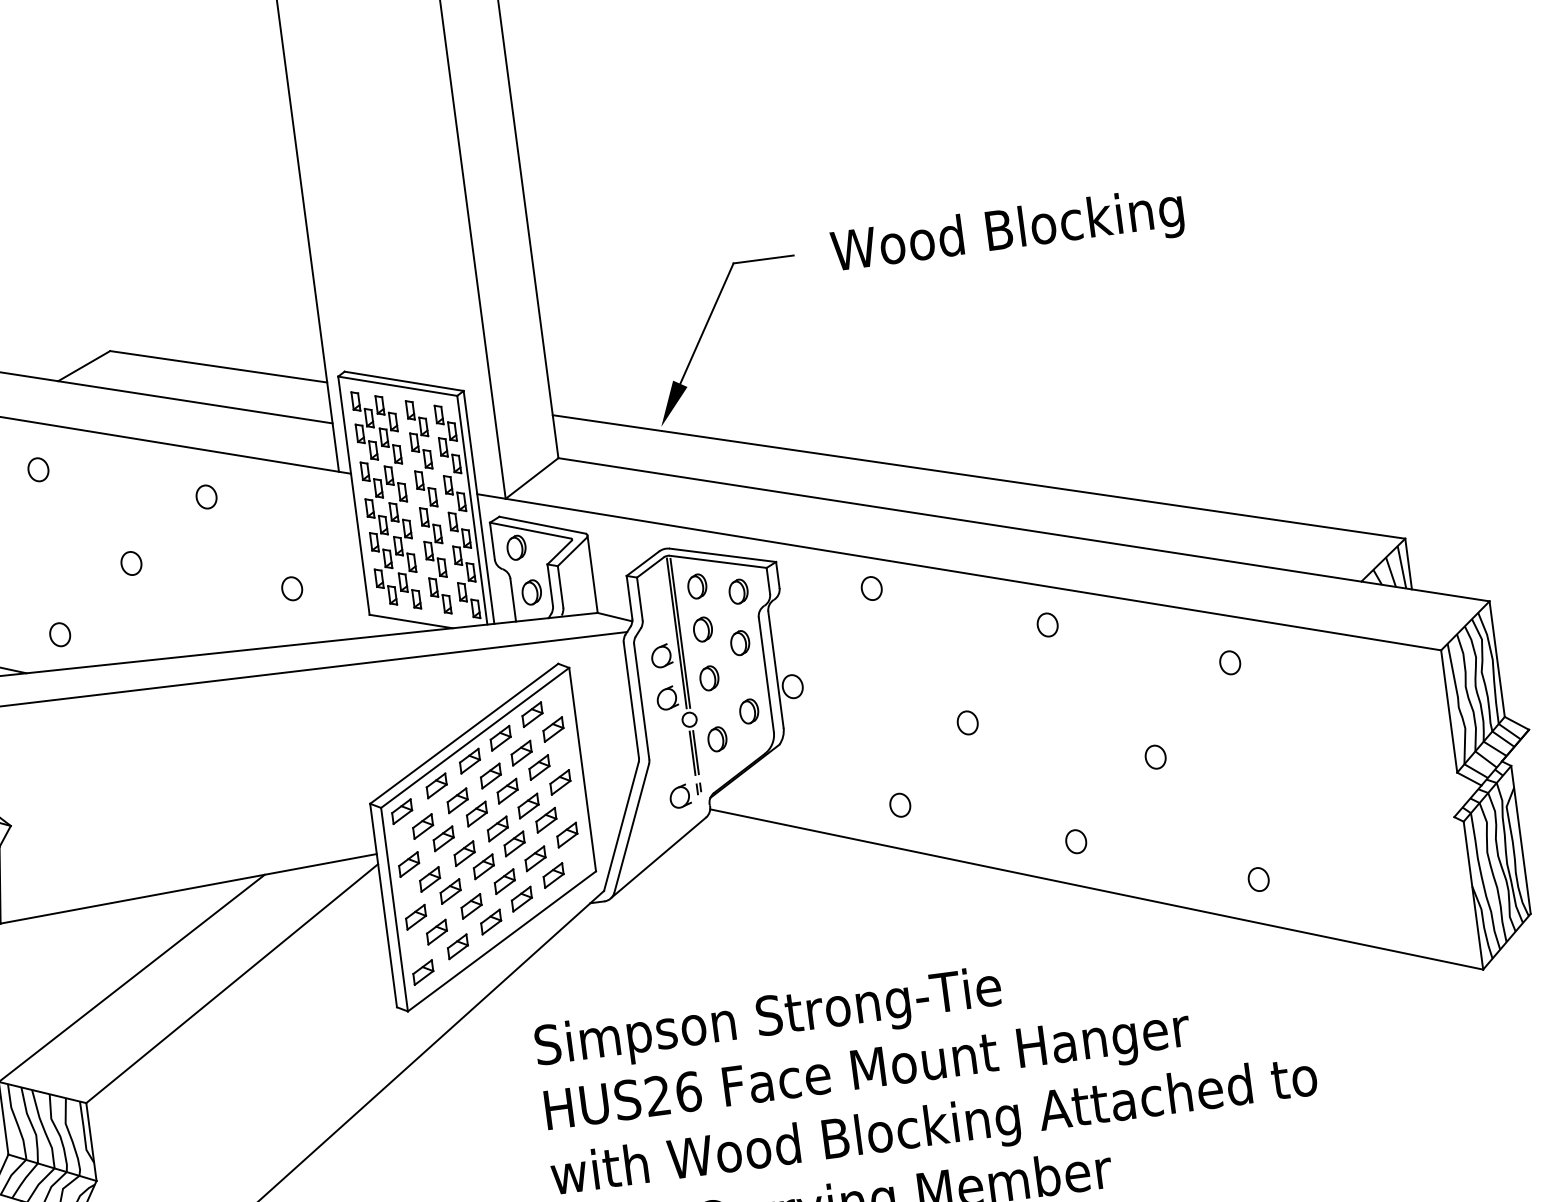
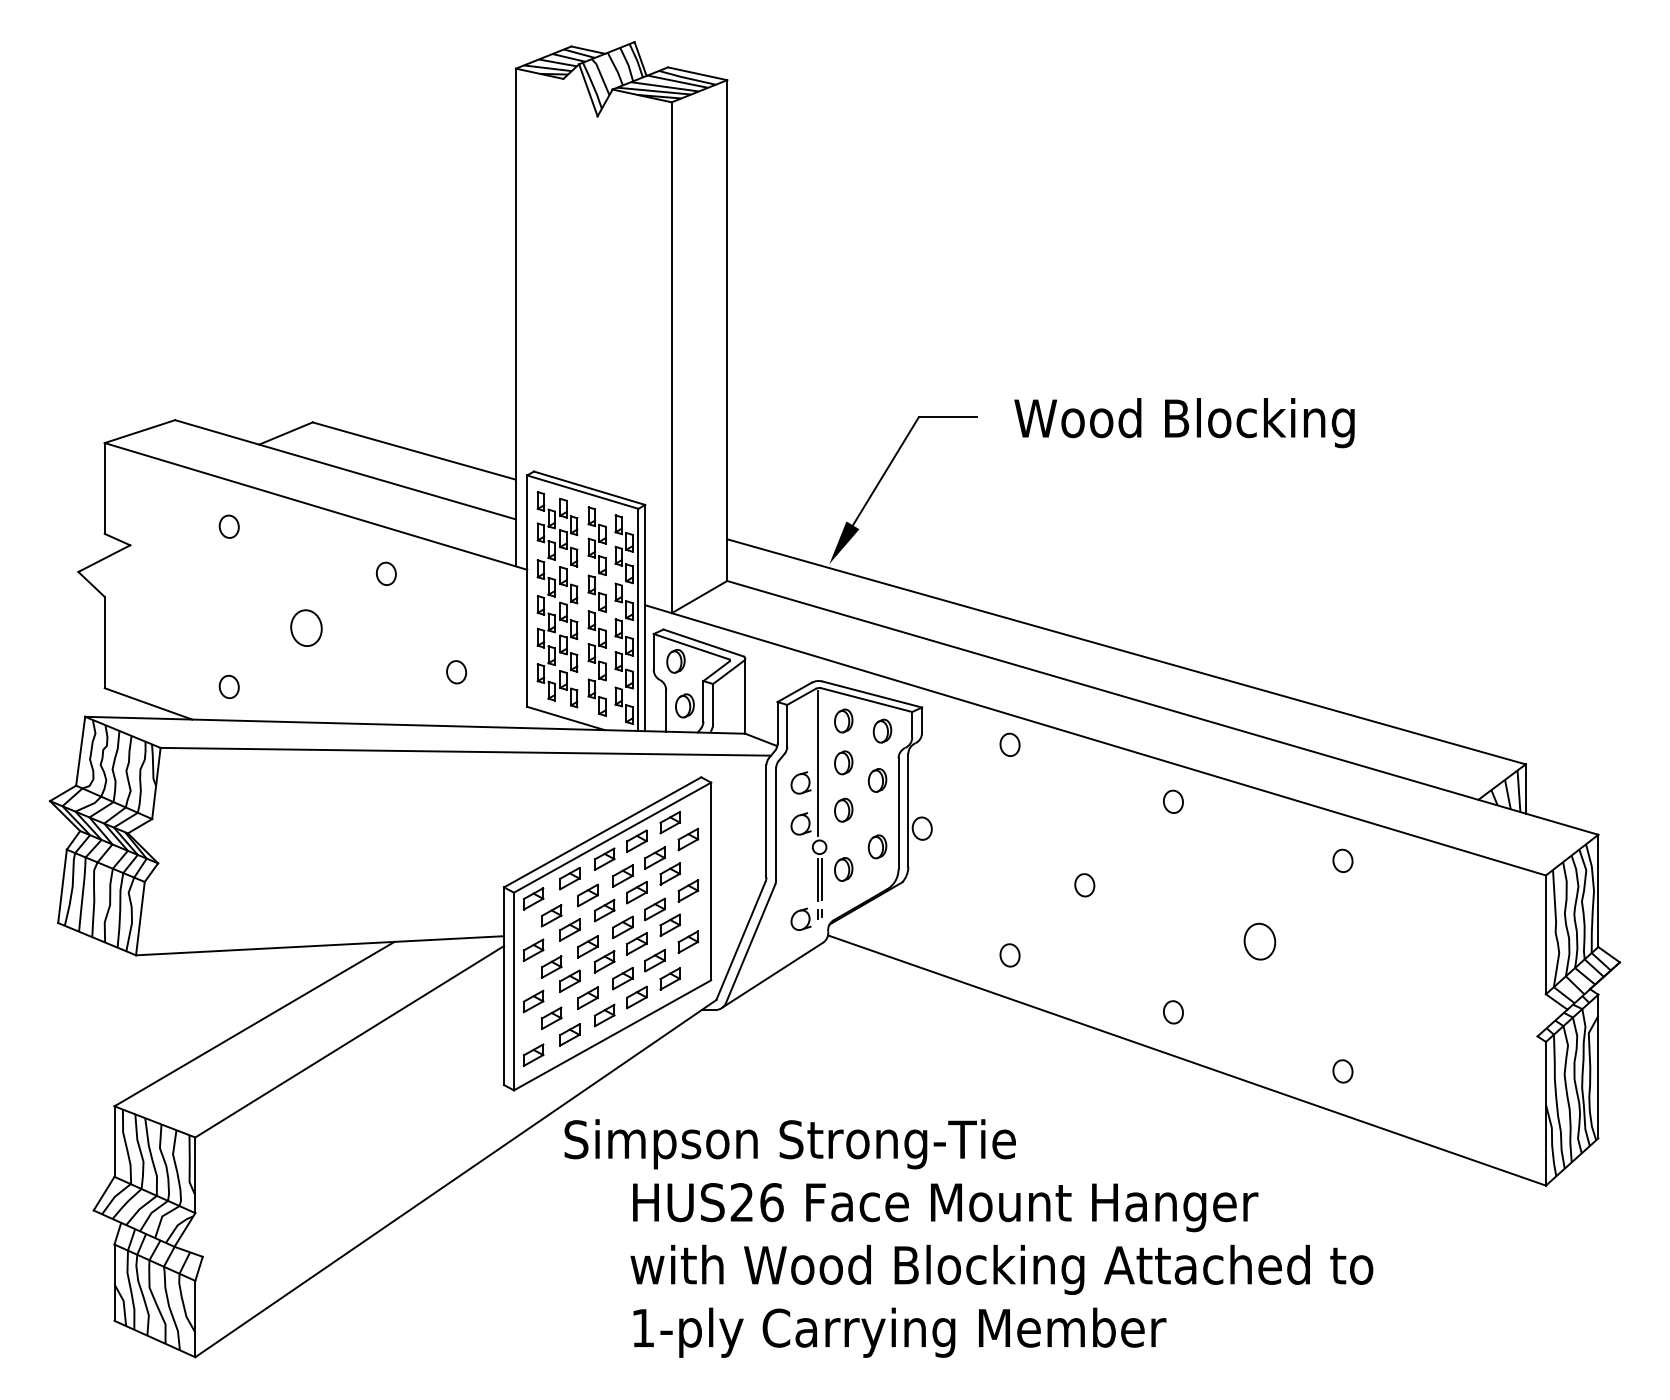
part: (130, 563) -> (305, 627), size x1.6
line: (680, 633) -> (821, 763), removed
part: (1155, 757) -> (1259, 941), size x1.6
text: (767, 1020) -> (789, 1144), moved

